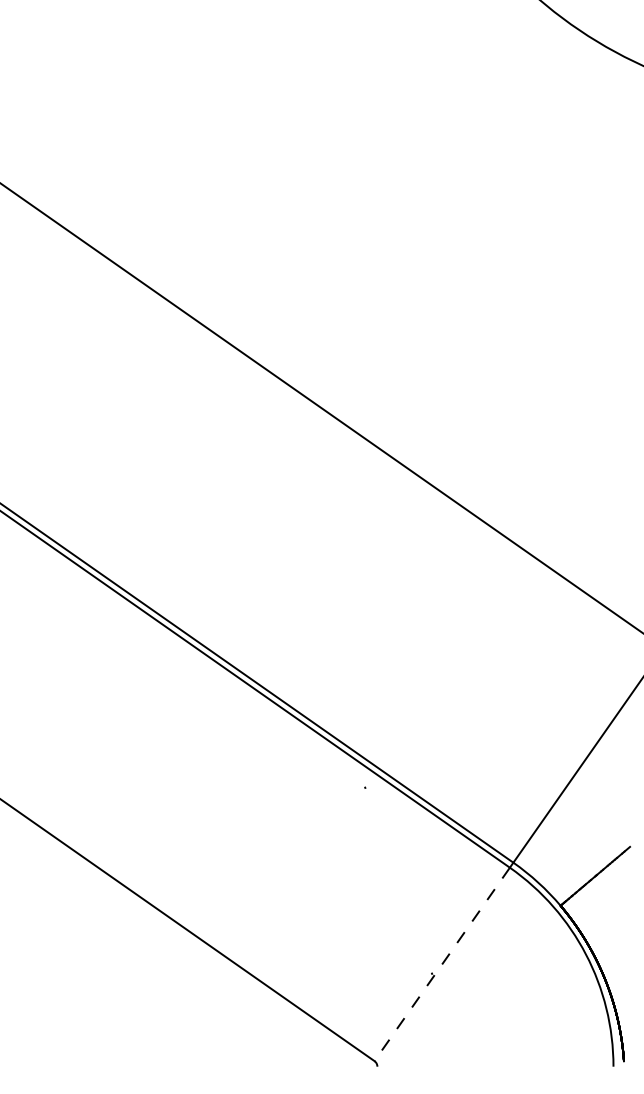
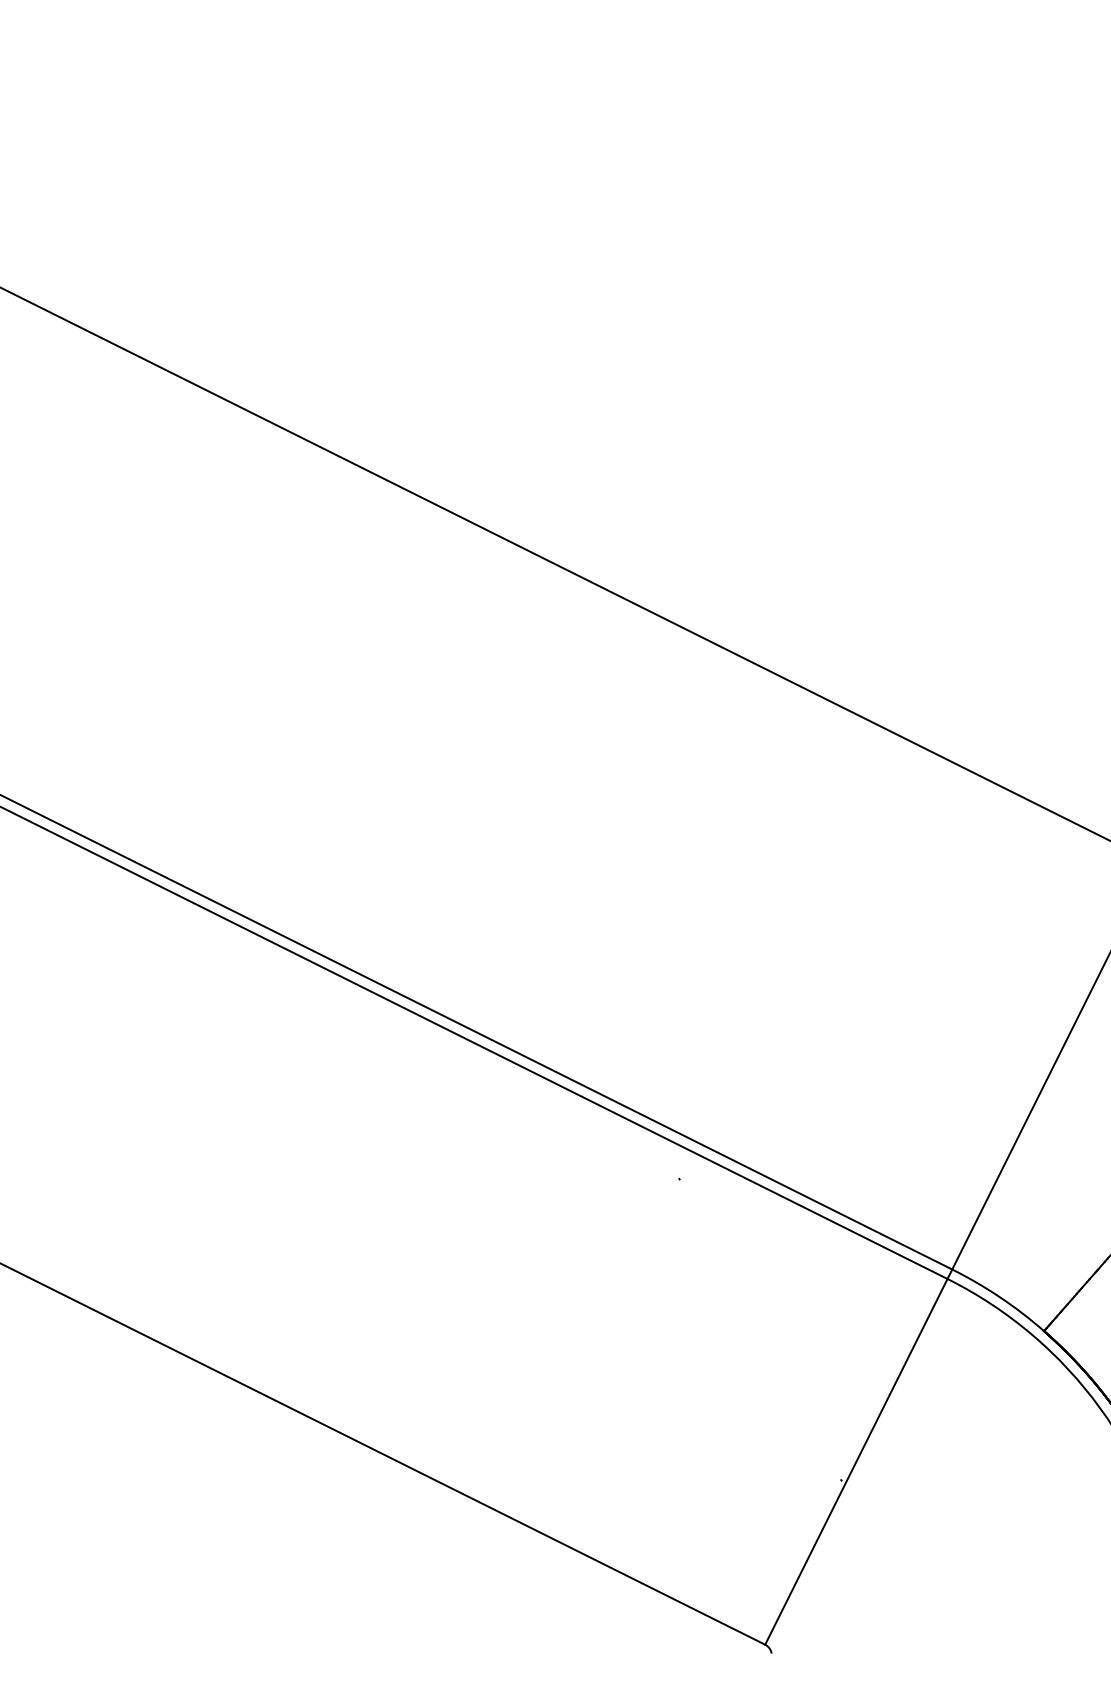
line: (441, 964) -> (855, 1462), dashed -> solid

